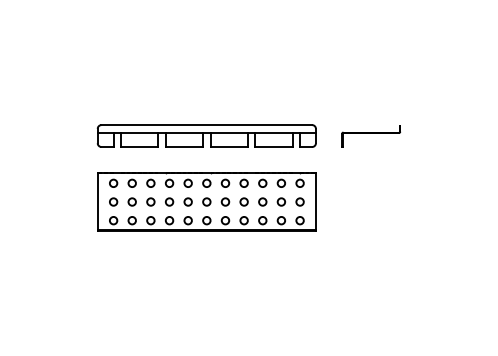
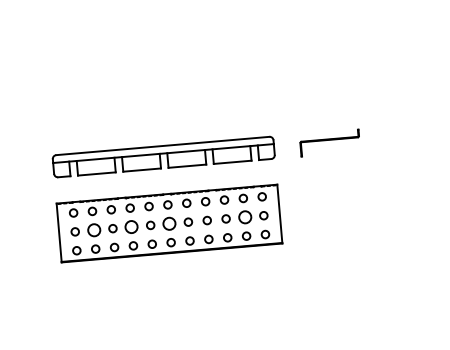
circle: (131, 201) -> (93, 229), size x1.6
circle: (169, 201) -> (131, 226), size x1.6
circle: (206, 201) -> (169, 223), size x1.6
circle: (280, 201) -> (243, 216), size x1.6

